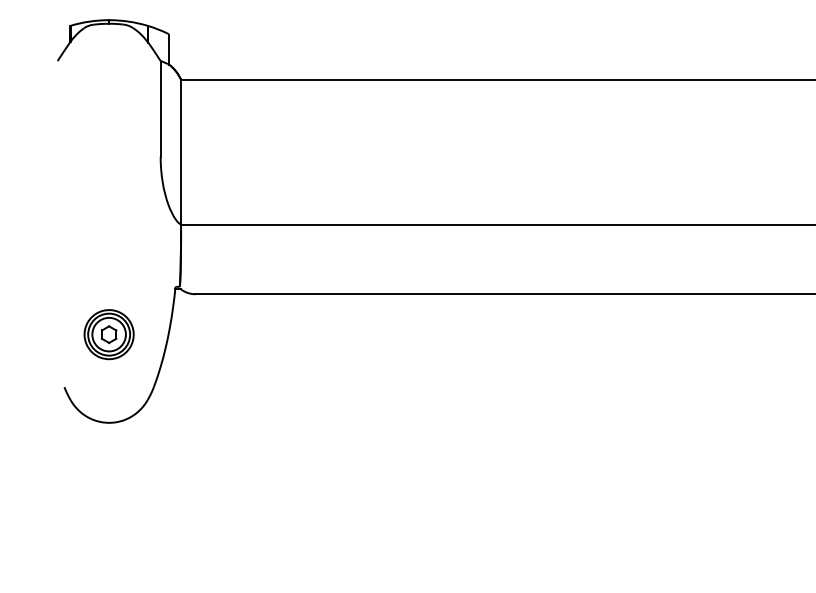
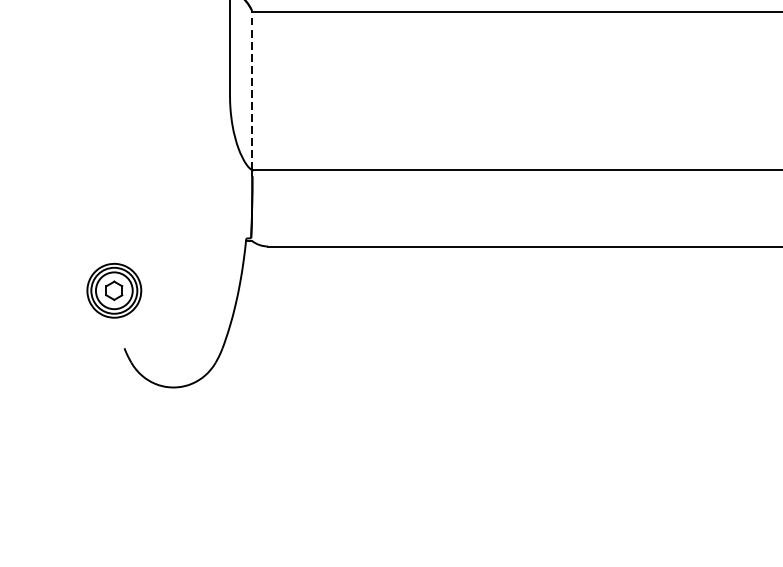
line: (180, 152) -> (251, 91), solid -> dashed
part: (108, 334) -> (113, 290), moved

